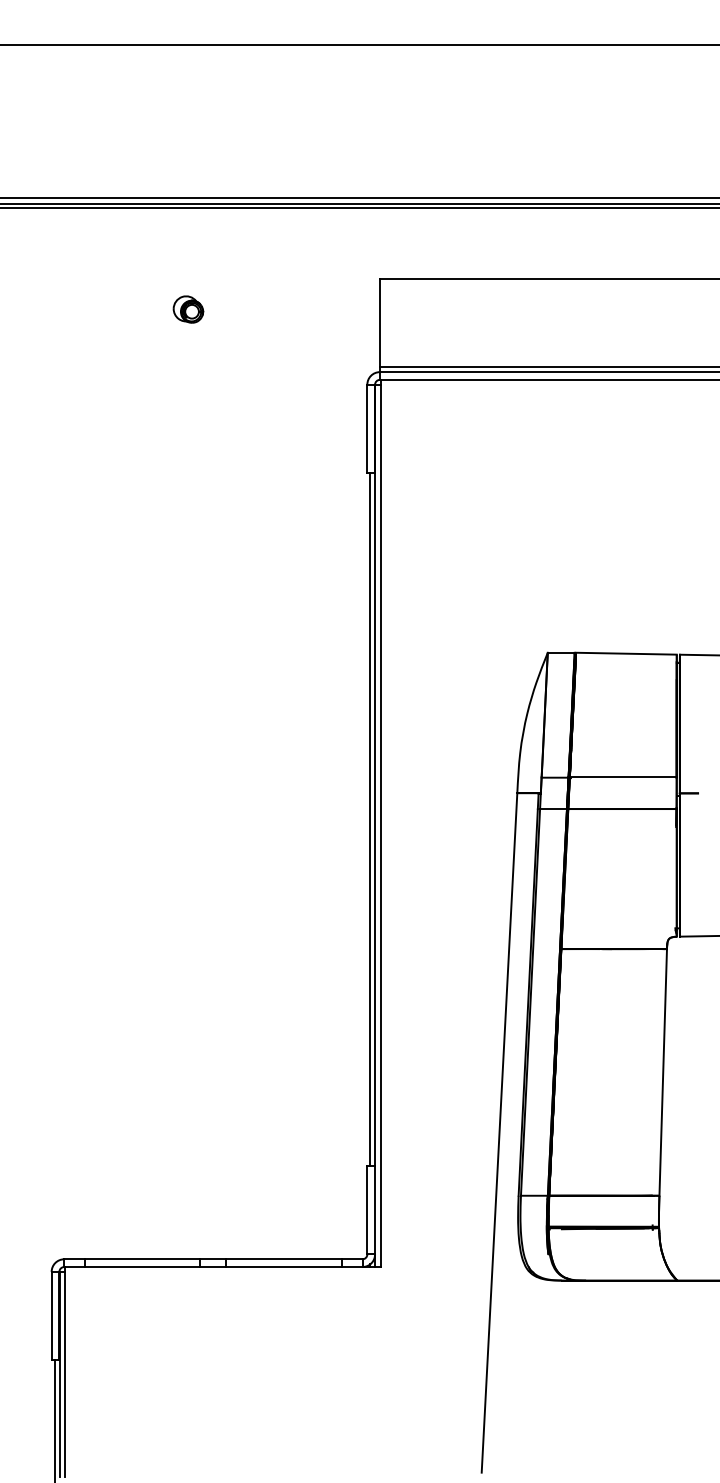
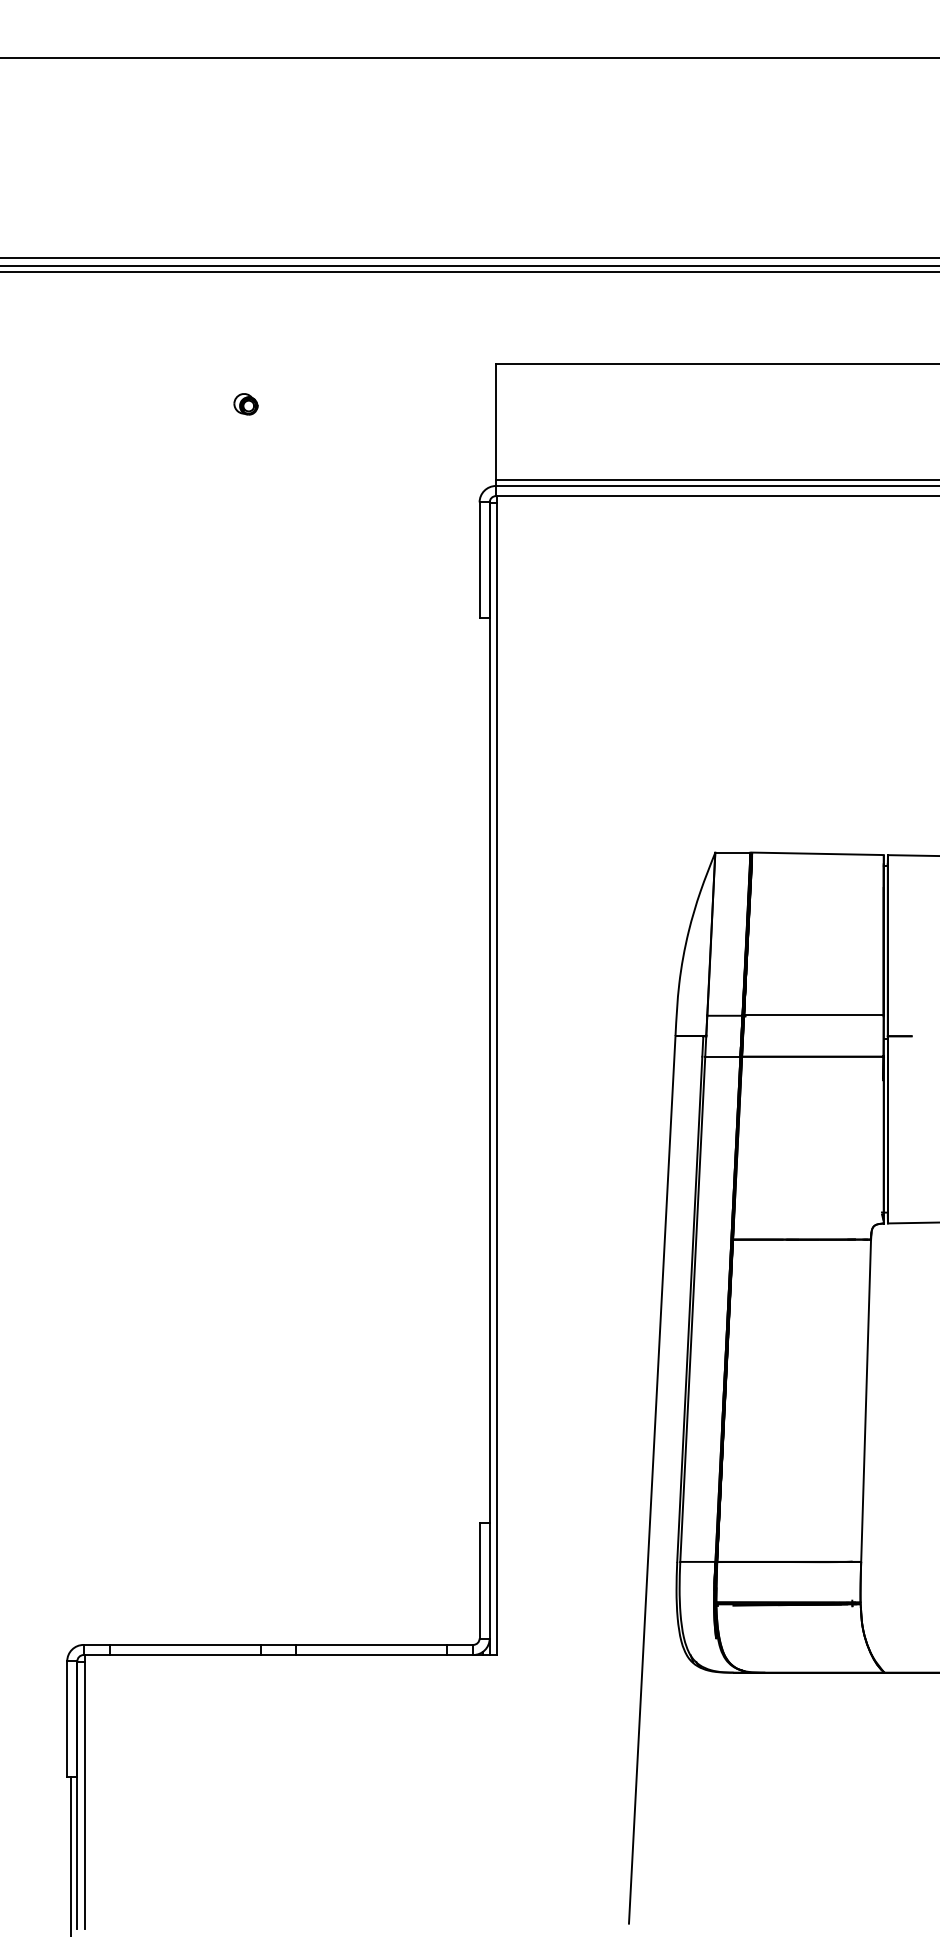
part: (188, 309) -> (245, 404), size x0.6
line: (370, 819) -> (483, 1070), removed

